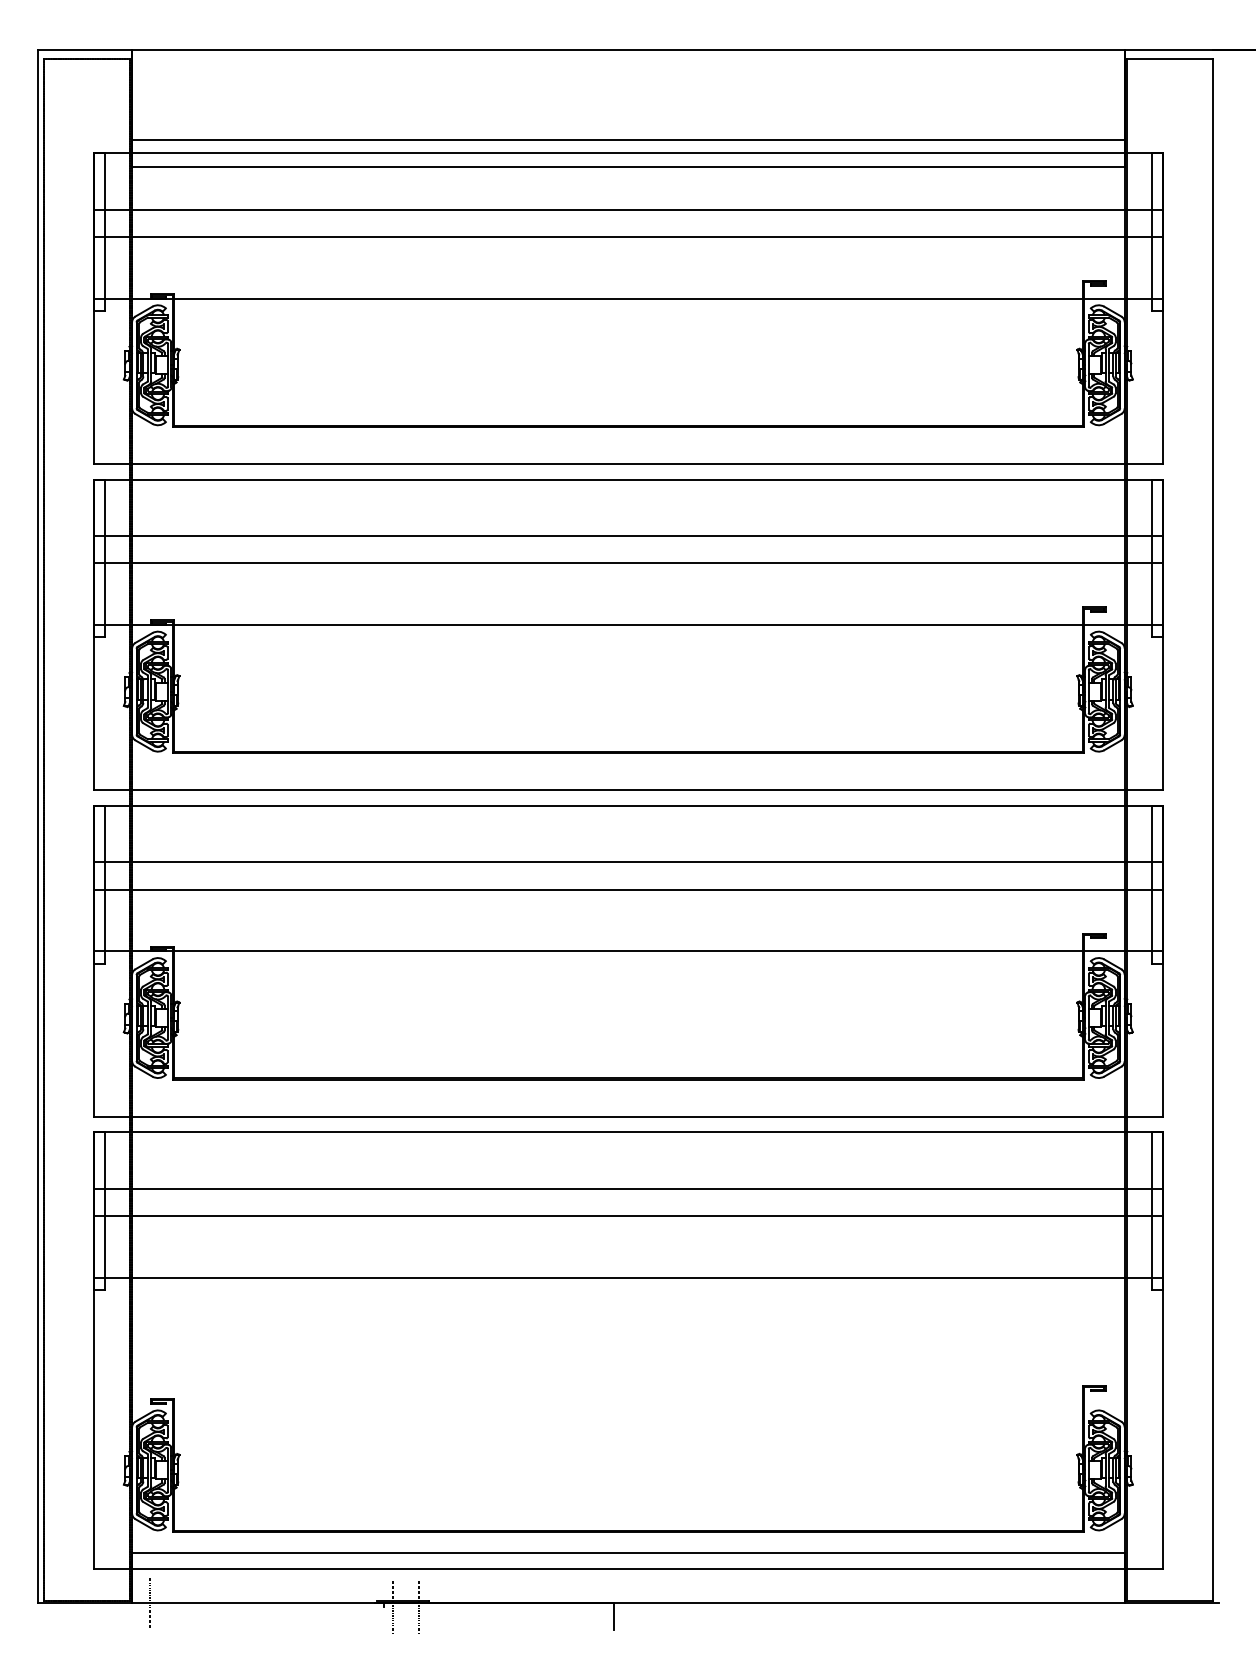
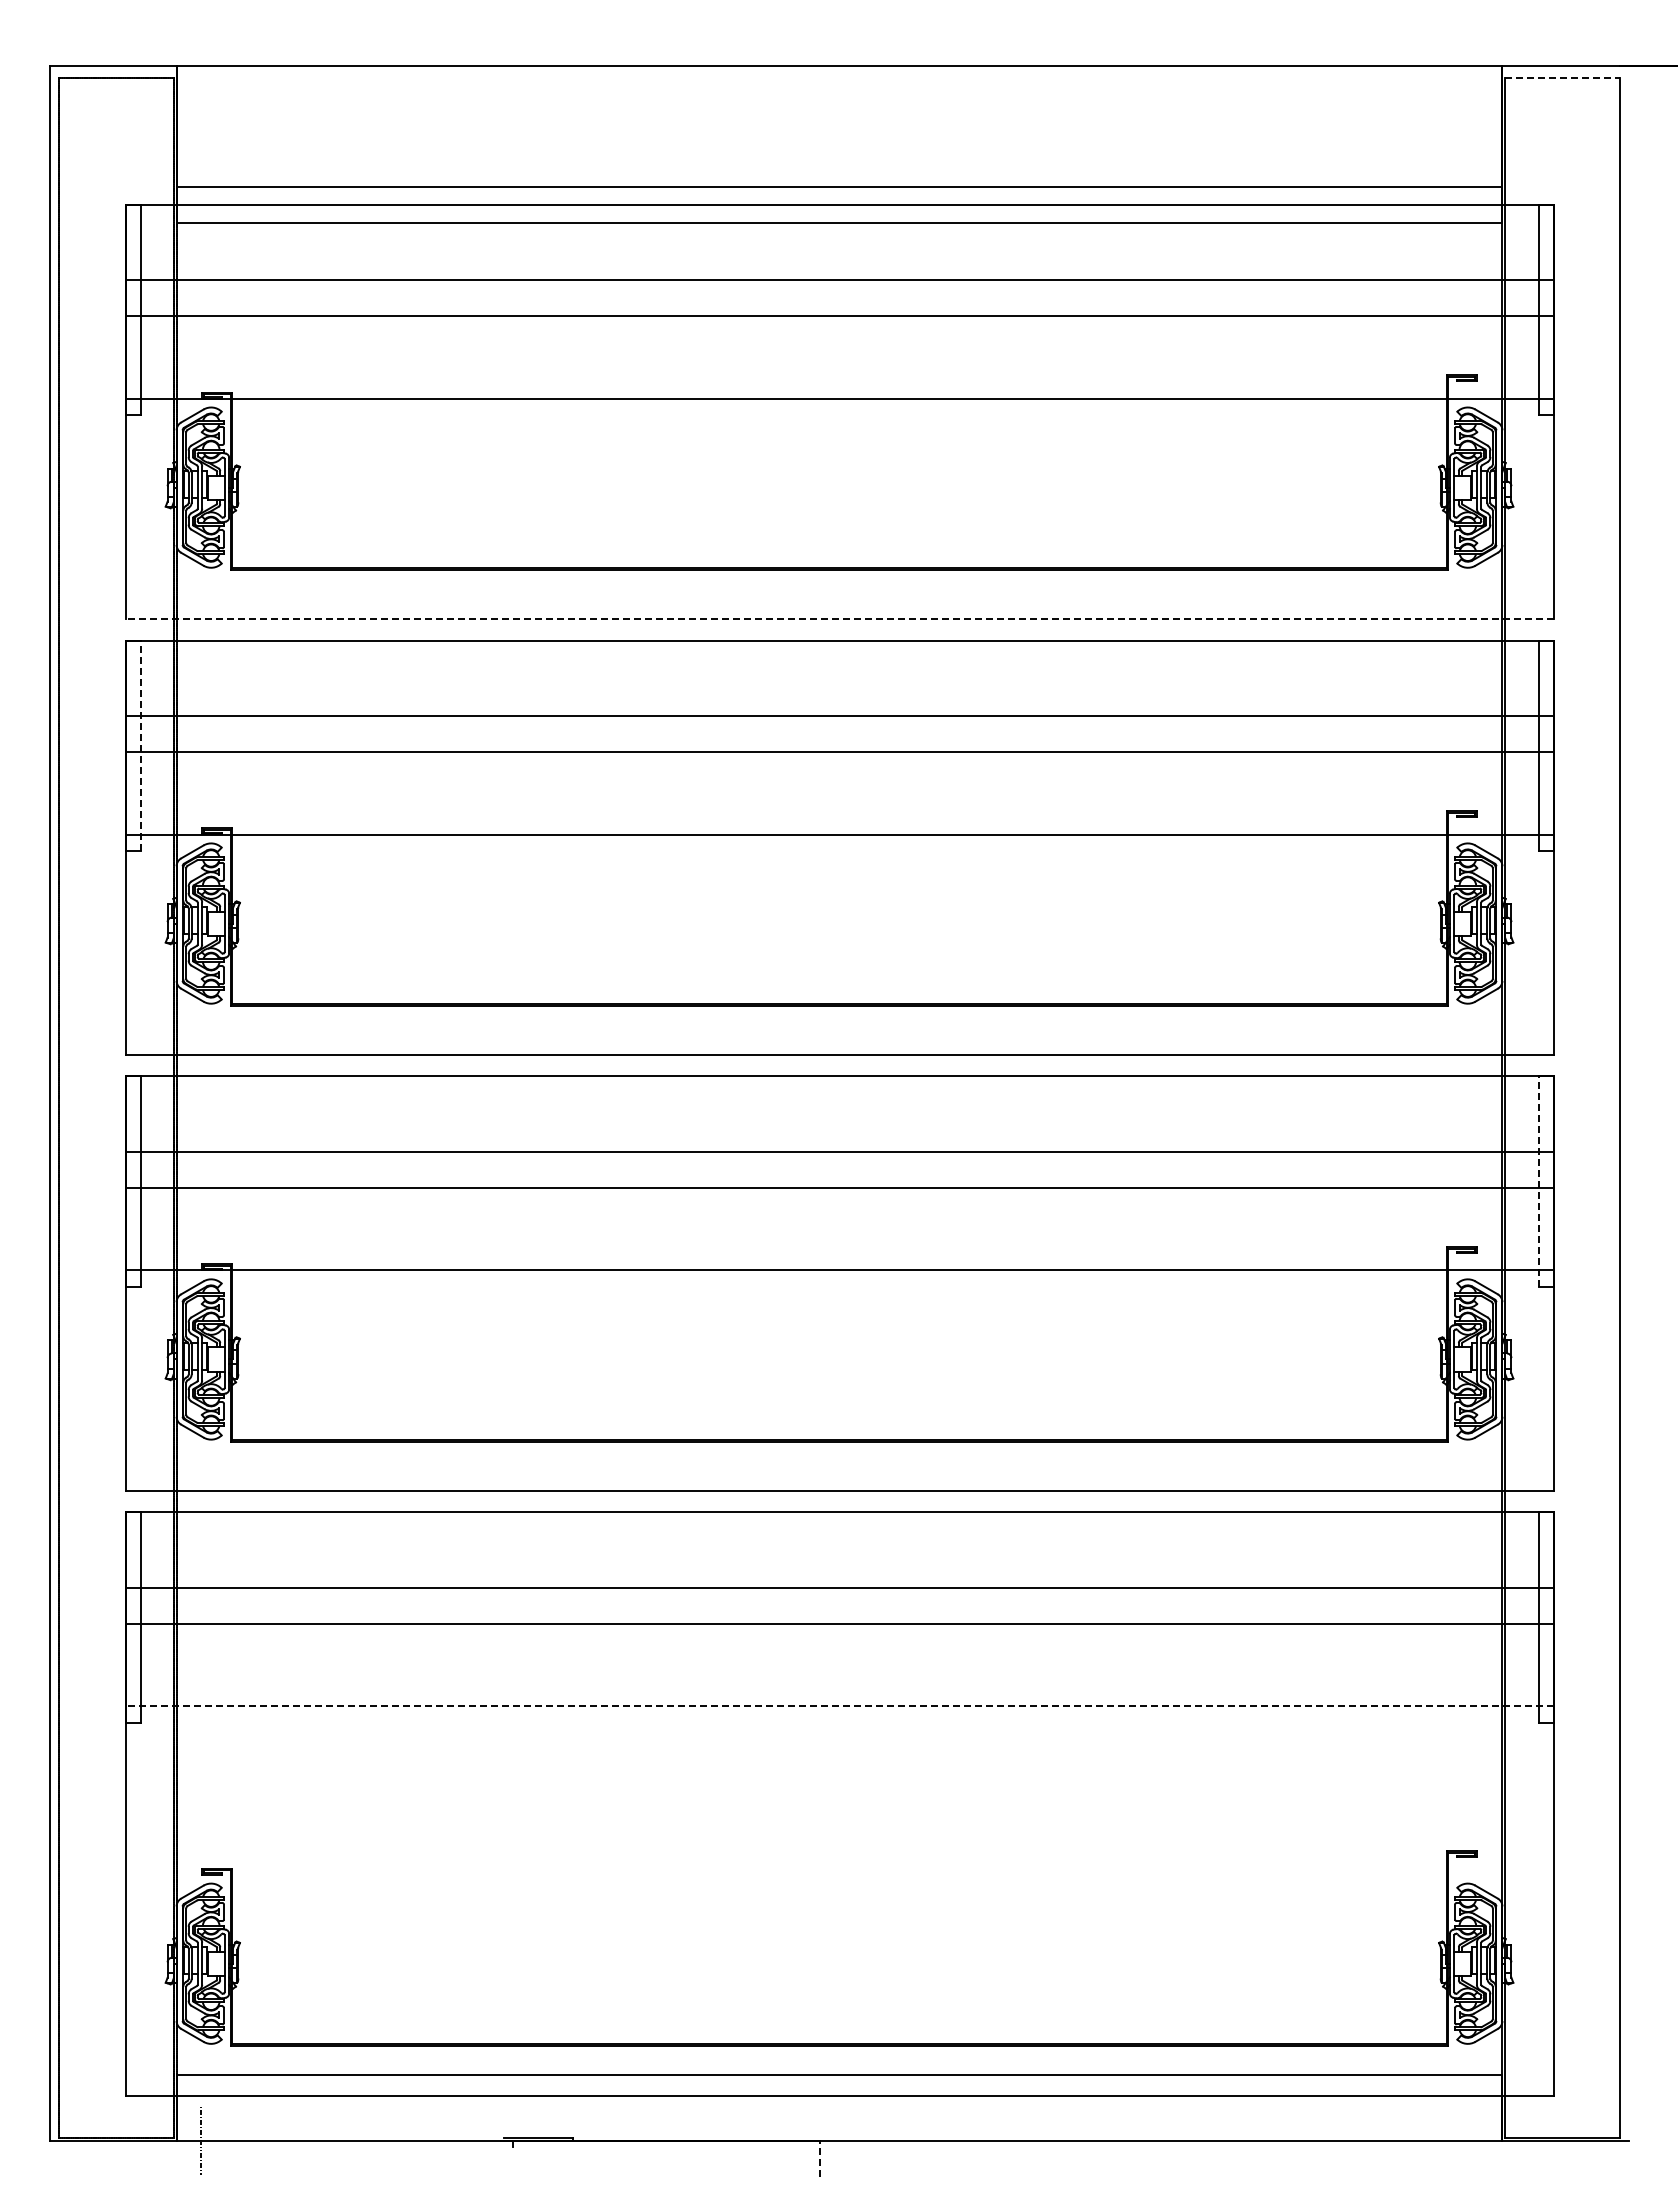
line: (1170, 58) -> (1563, 78), solid -> dashed
line: (628, 464) -> (839, 619), solid -> dashed
line: (105, 558) -> (140, 745), solid -> dashed
line: (1151, 884) -> (1538, 1181), solid -> dashed
line: (628, 1277) -> (839, 1706), solid -> dashed
line: (393, 1607) -> (525, 2146), removed
line: (418, 1607) -> (559, 2146), removed
line: (613, 1616) -> (819, 2158), solid -> dashed

